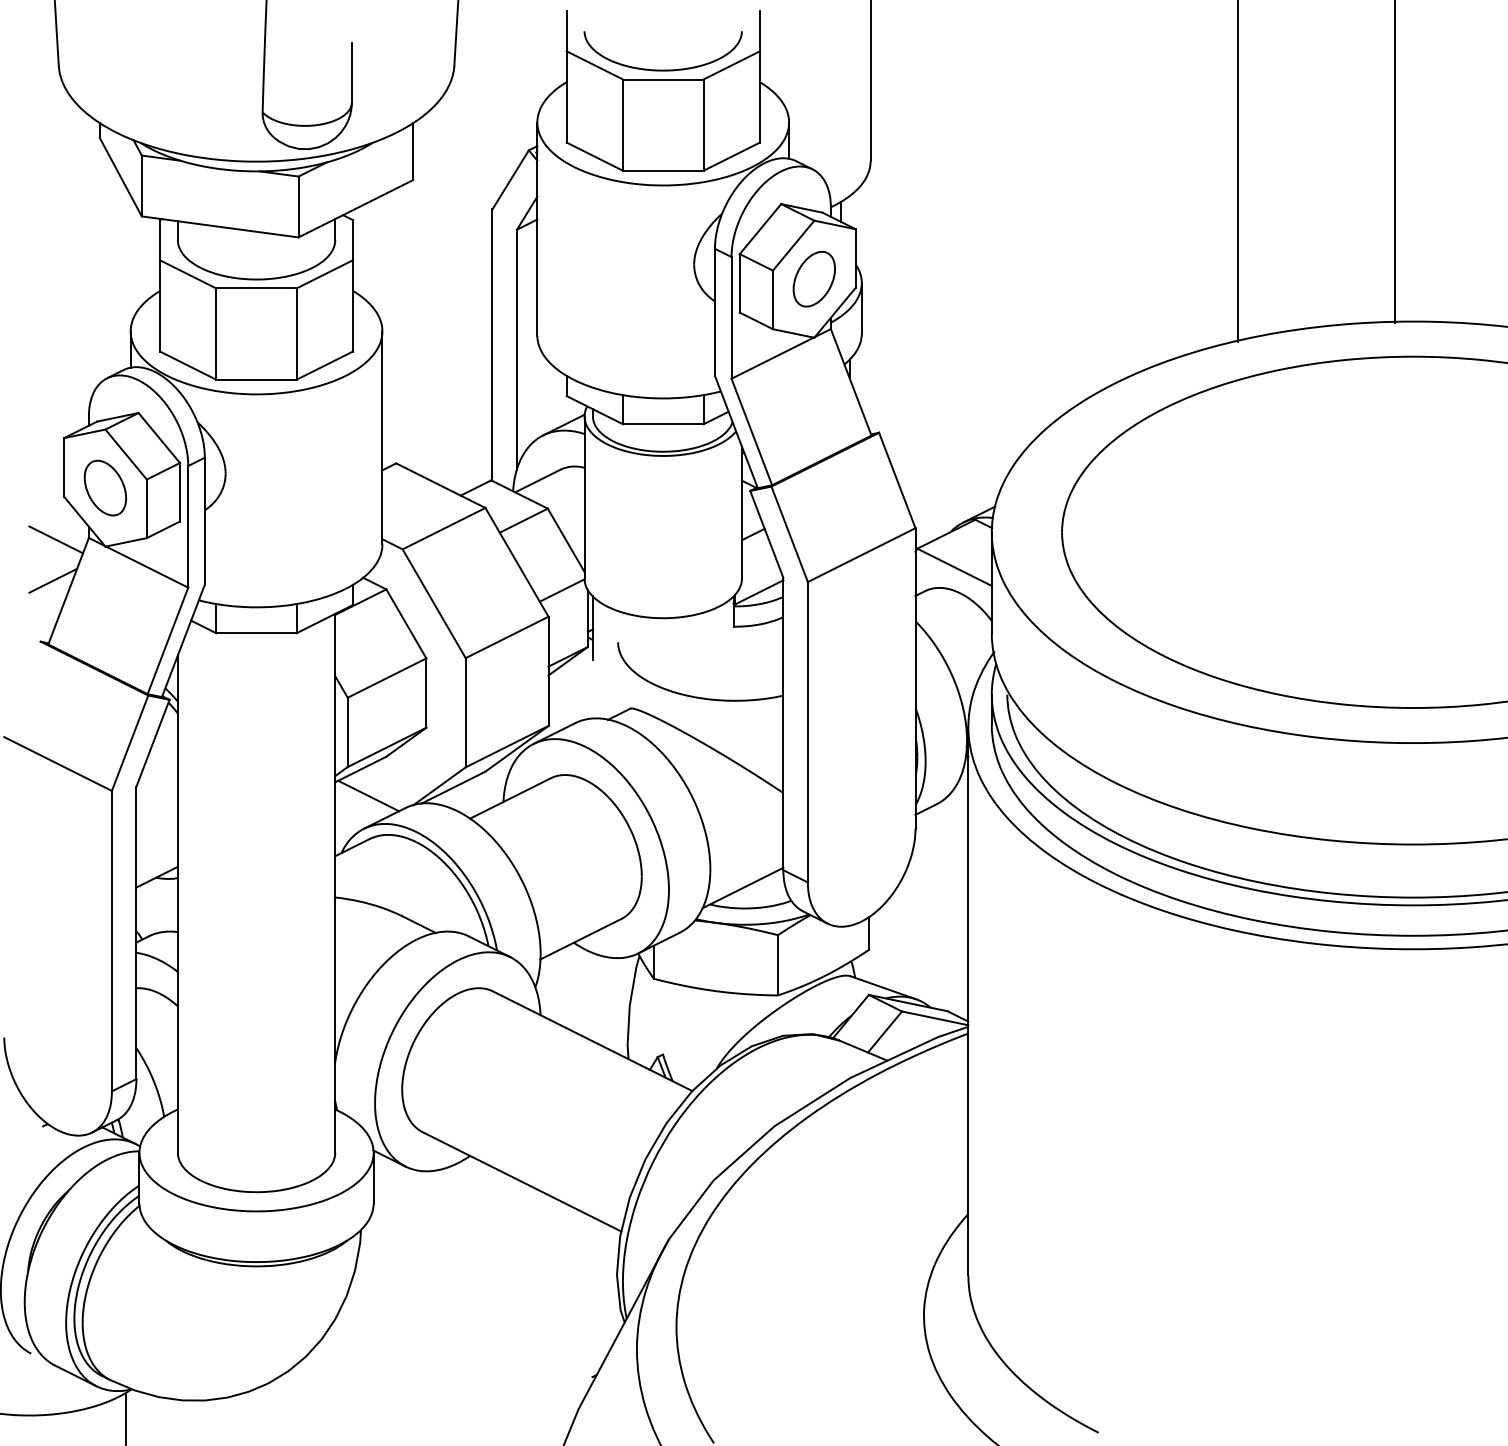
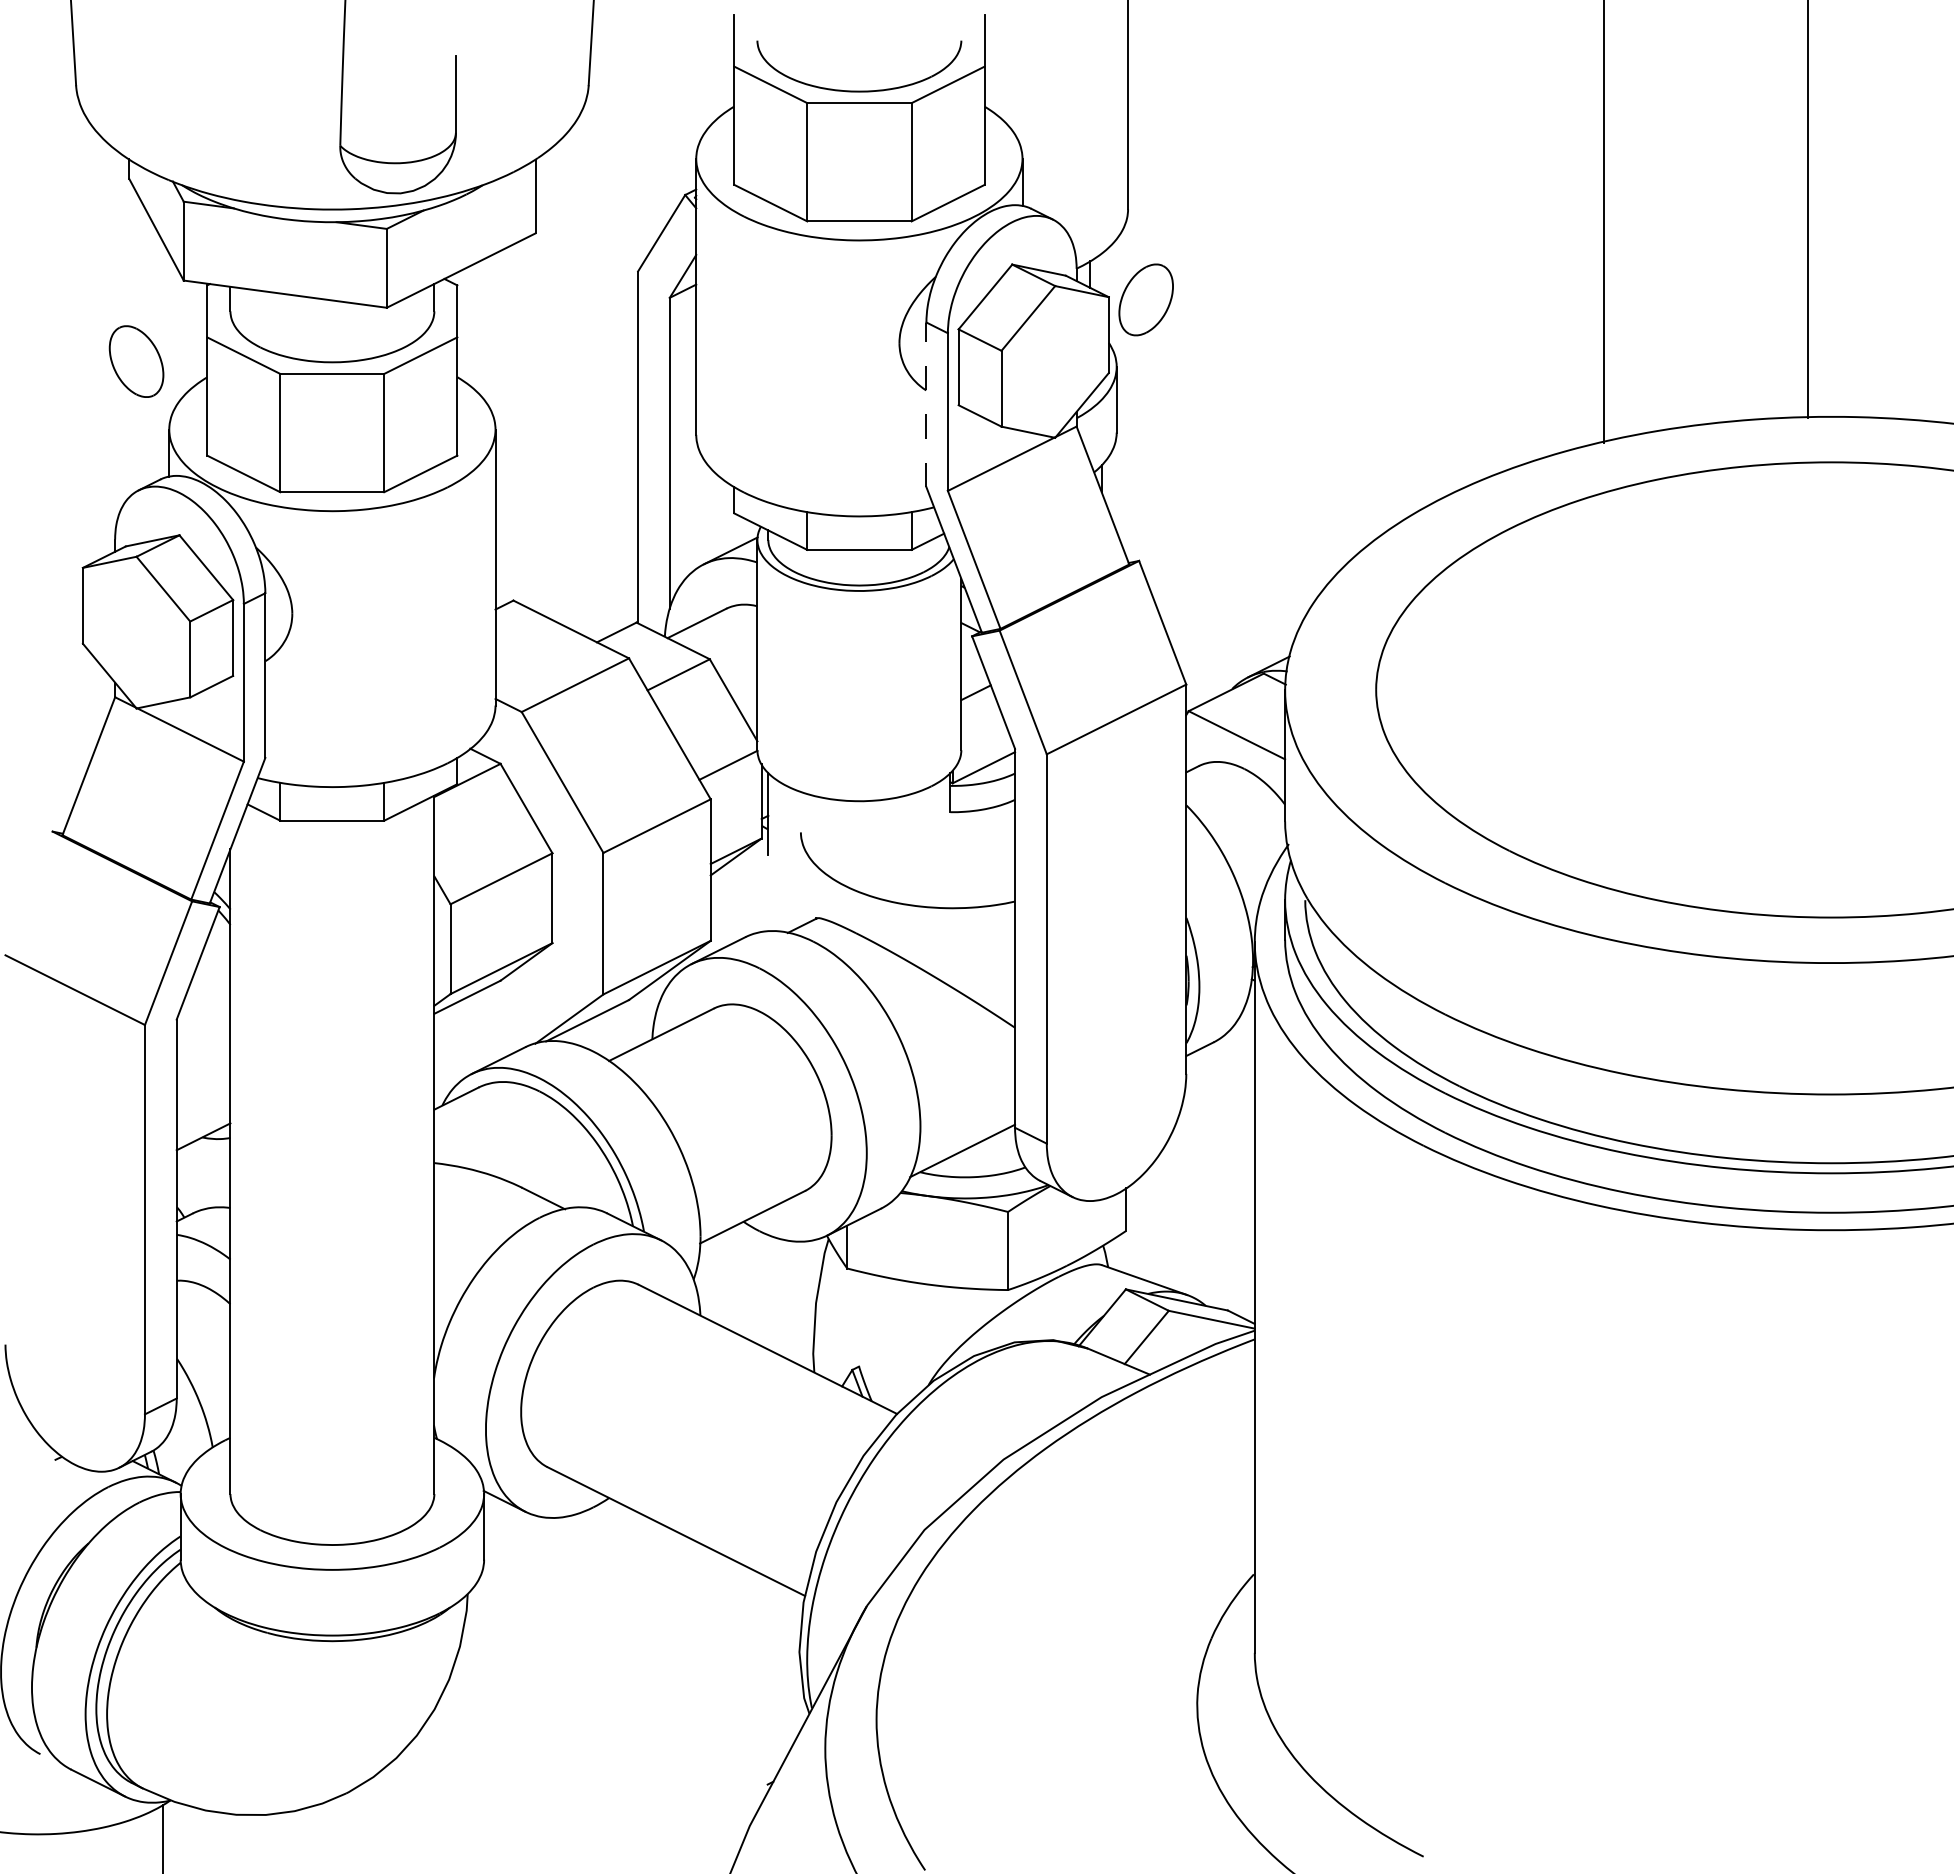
part: (813, 278) -> (1145, 299), moved
line: (715, 312) -> (926, 404), solid -> dashed
part: (105, 488) -> (136, 361), moved
line: (55, 539) -> (72, 699), removed
line: (52, 580) -> (68, 752), removed
line: (368, 795) -> (477, 1031), removed

